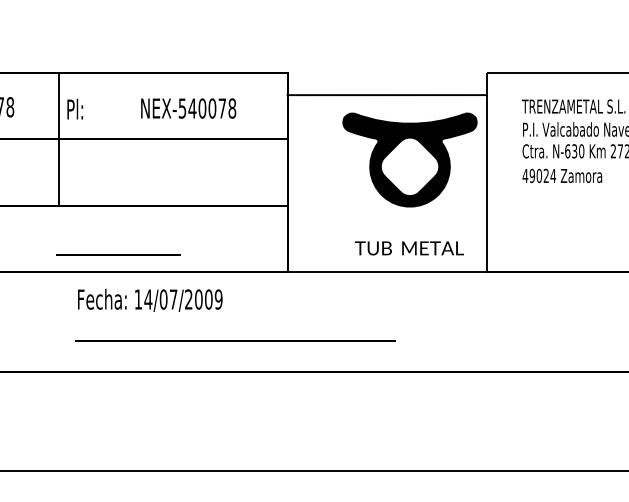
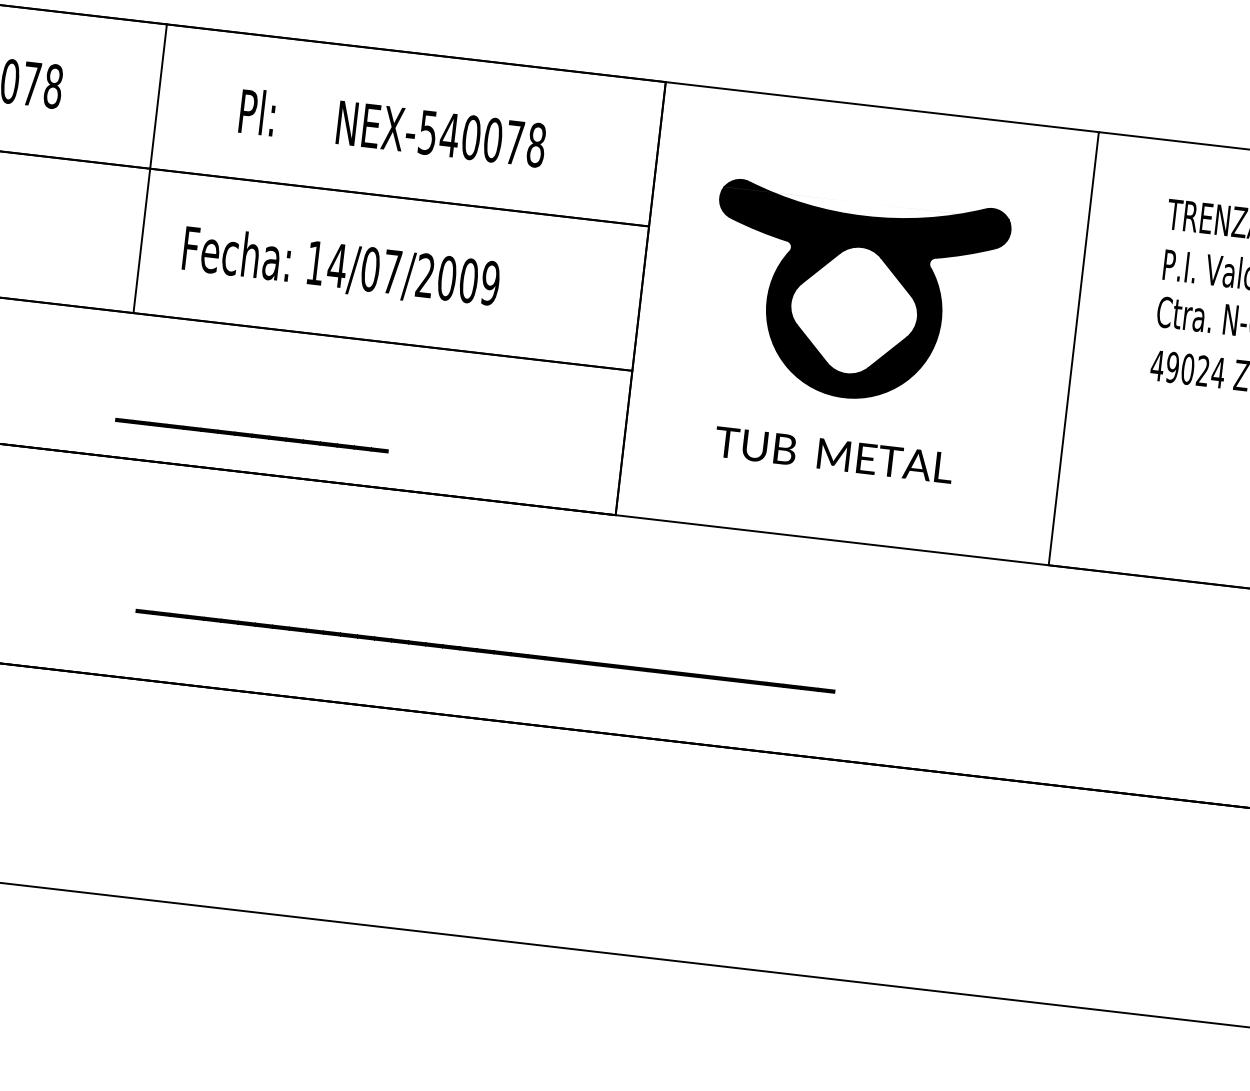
line: (386, 95) -> (880, 107), moved
text: (74, 108) -> (256, 110), moved
part: (409, 159) -> (854, 294), moved
text: (409, 248) -> (834, 455), moved
text: (150, 299) -> (341, 266), moved

